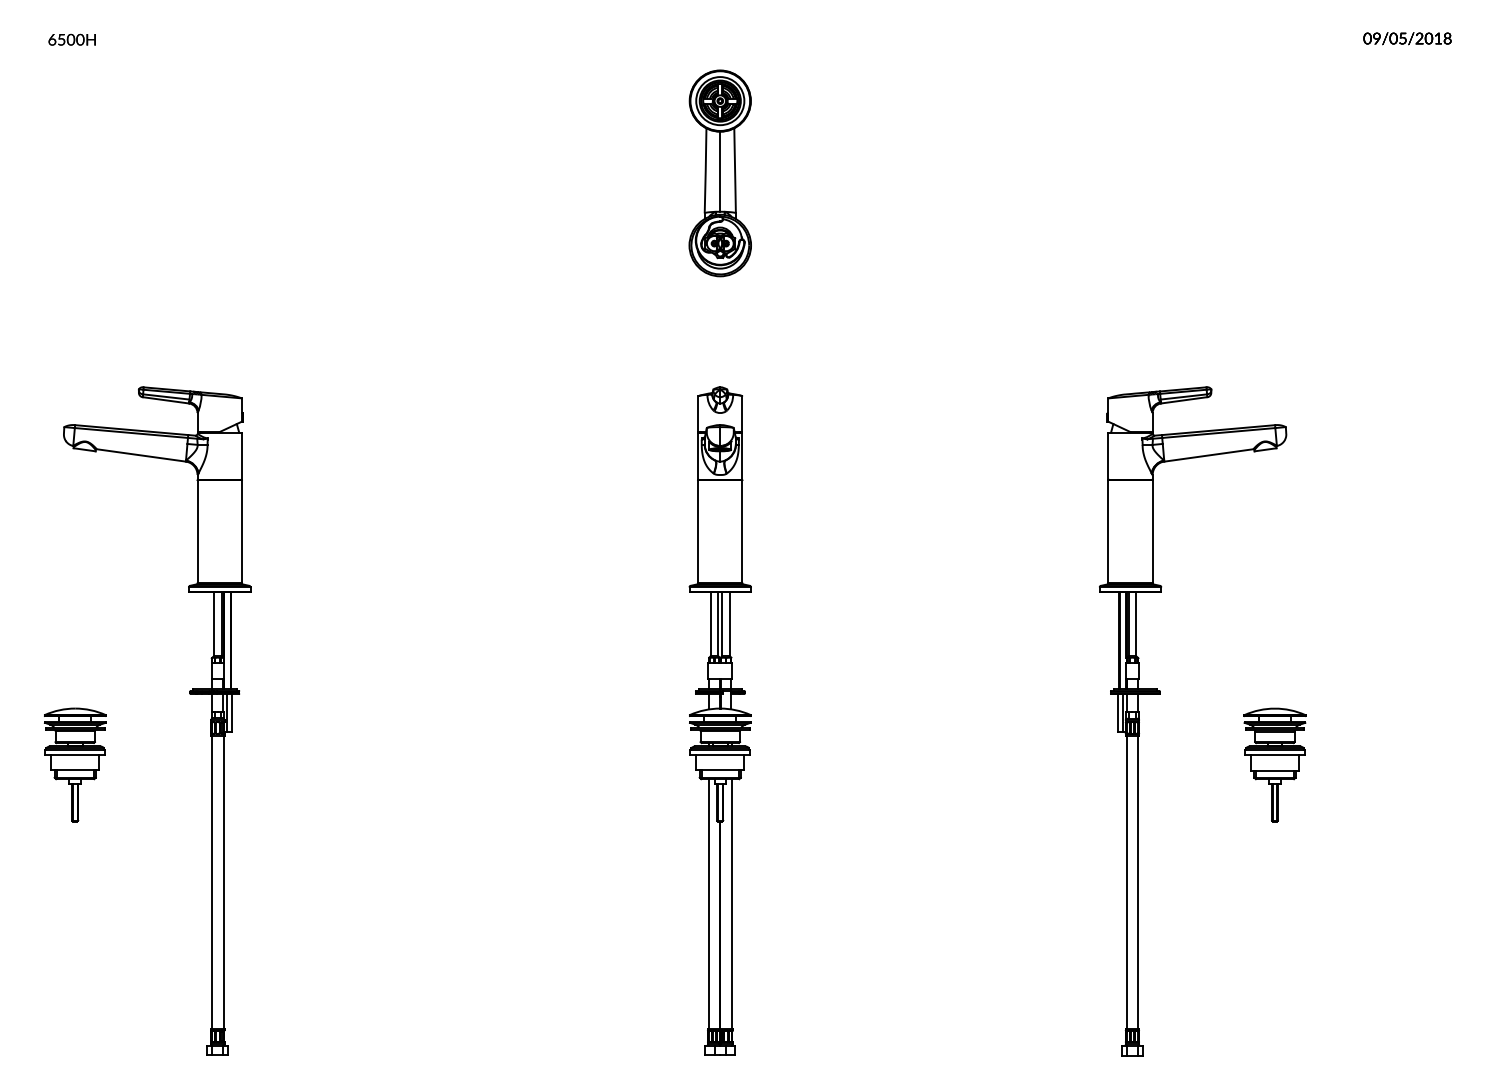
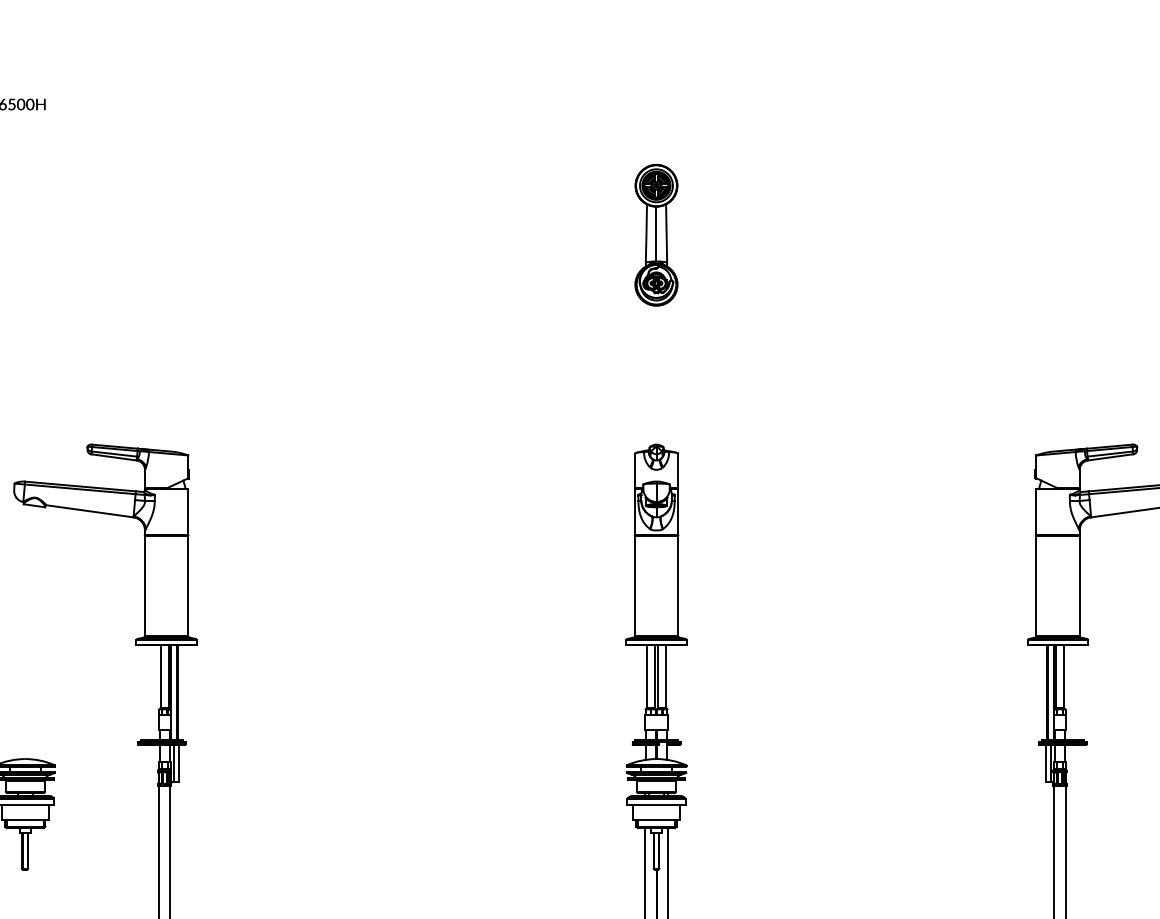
part: (719, 173) -> (655, 235), size x0.7

